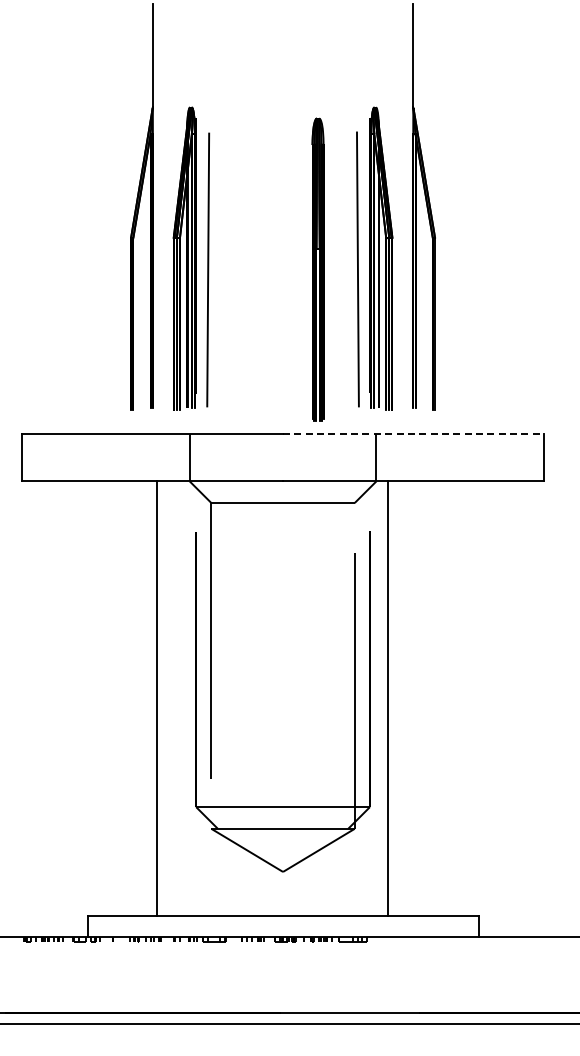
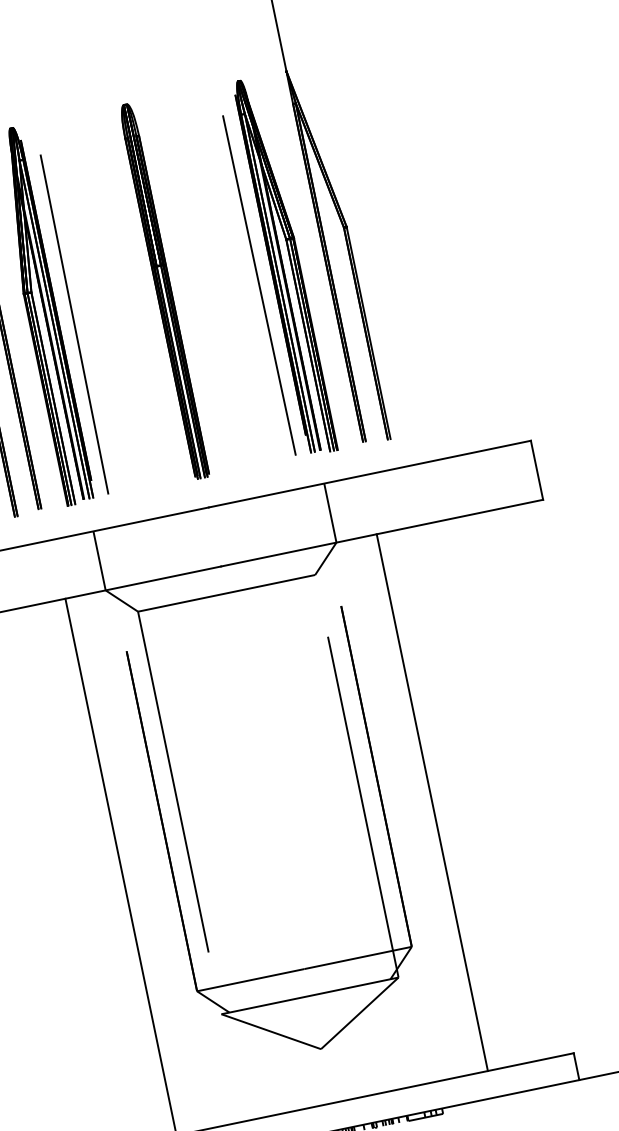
part: (317, 269) -> (163, 291), moved
line: (413, 433) -> (370, 474), dashed -> solid
line: (388, 698) -> (432, 802), moved

